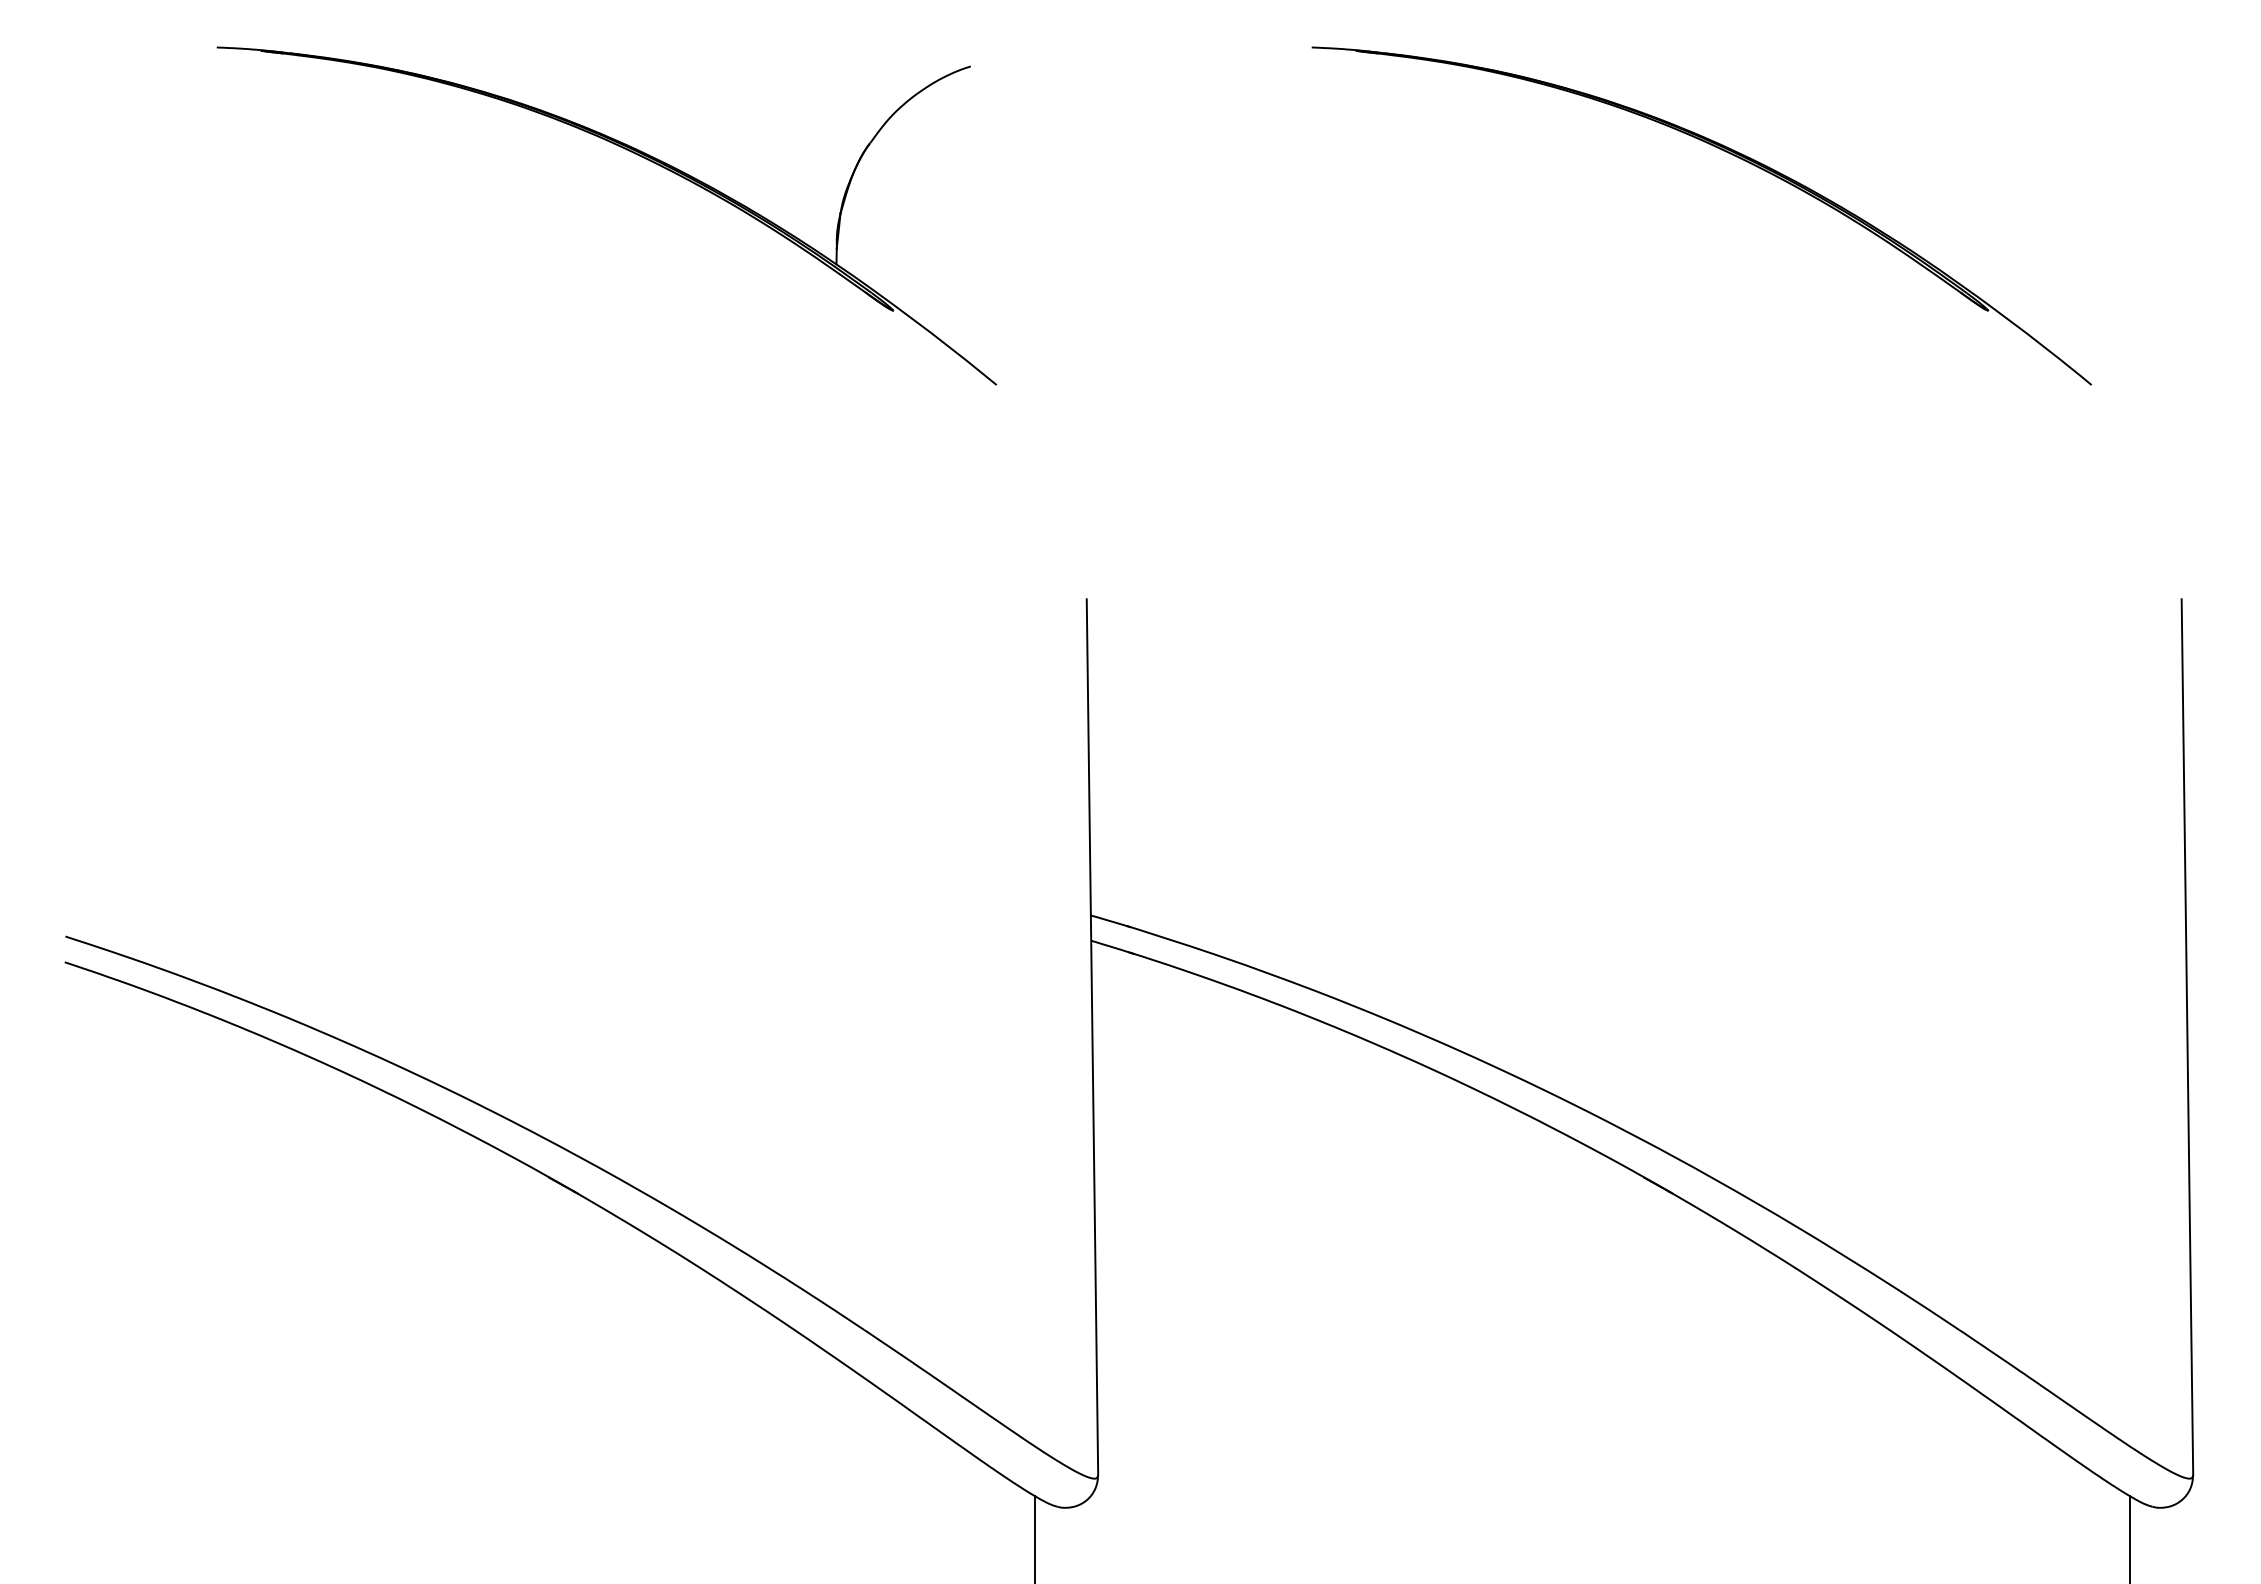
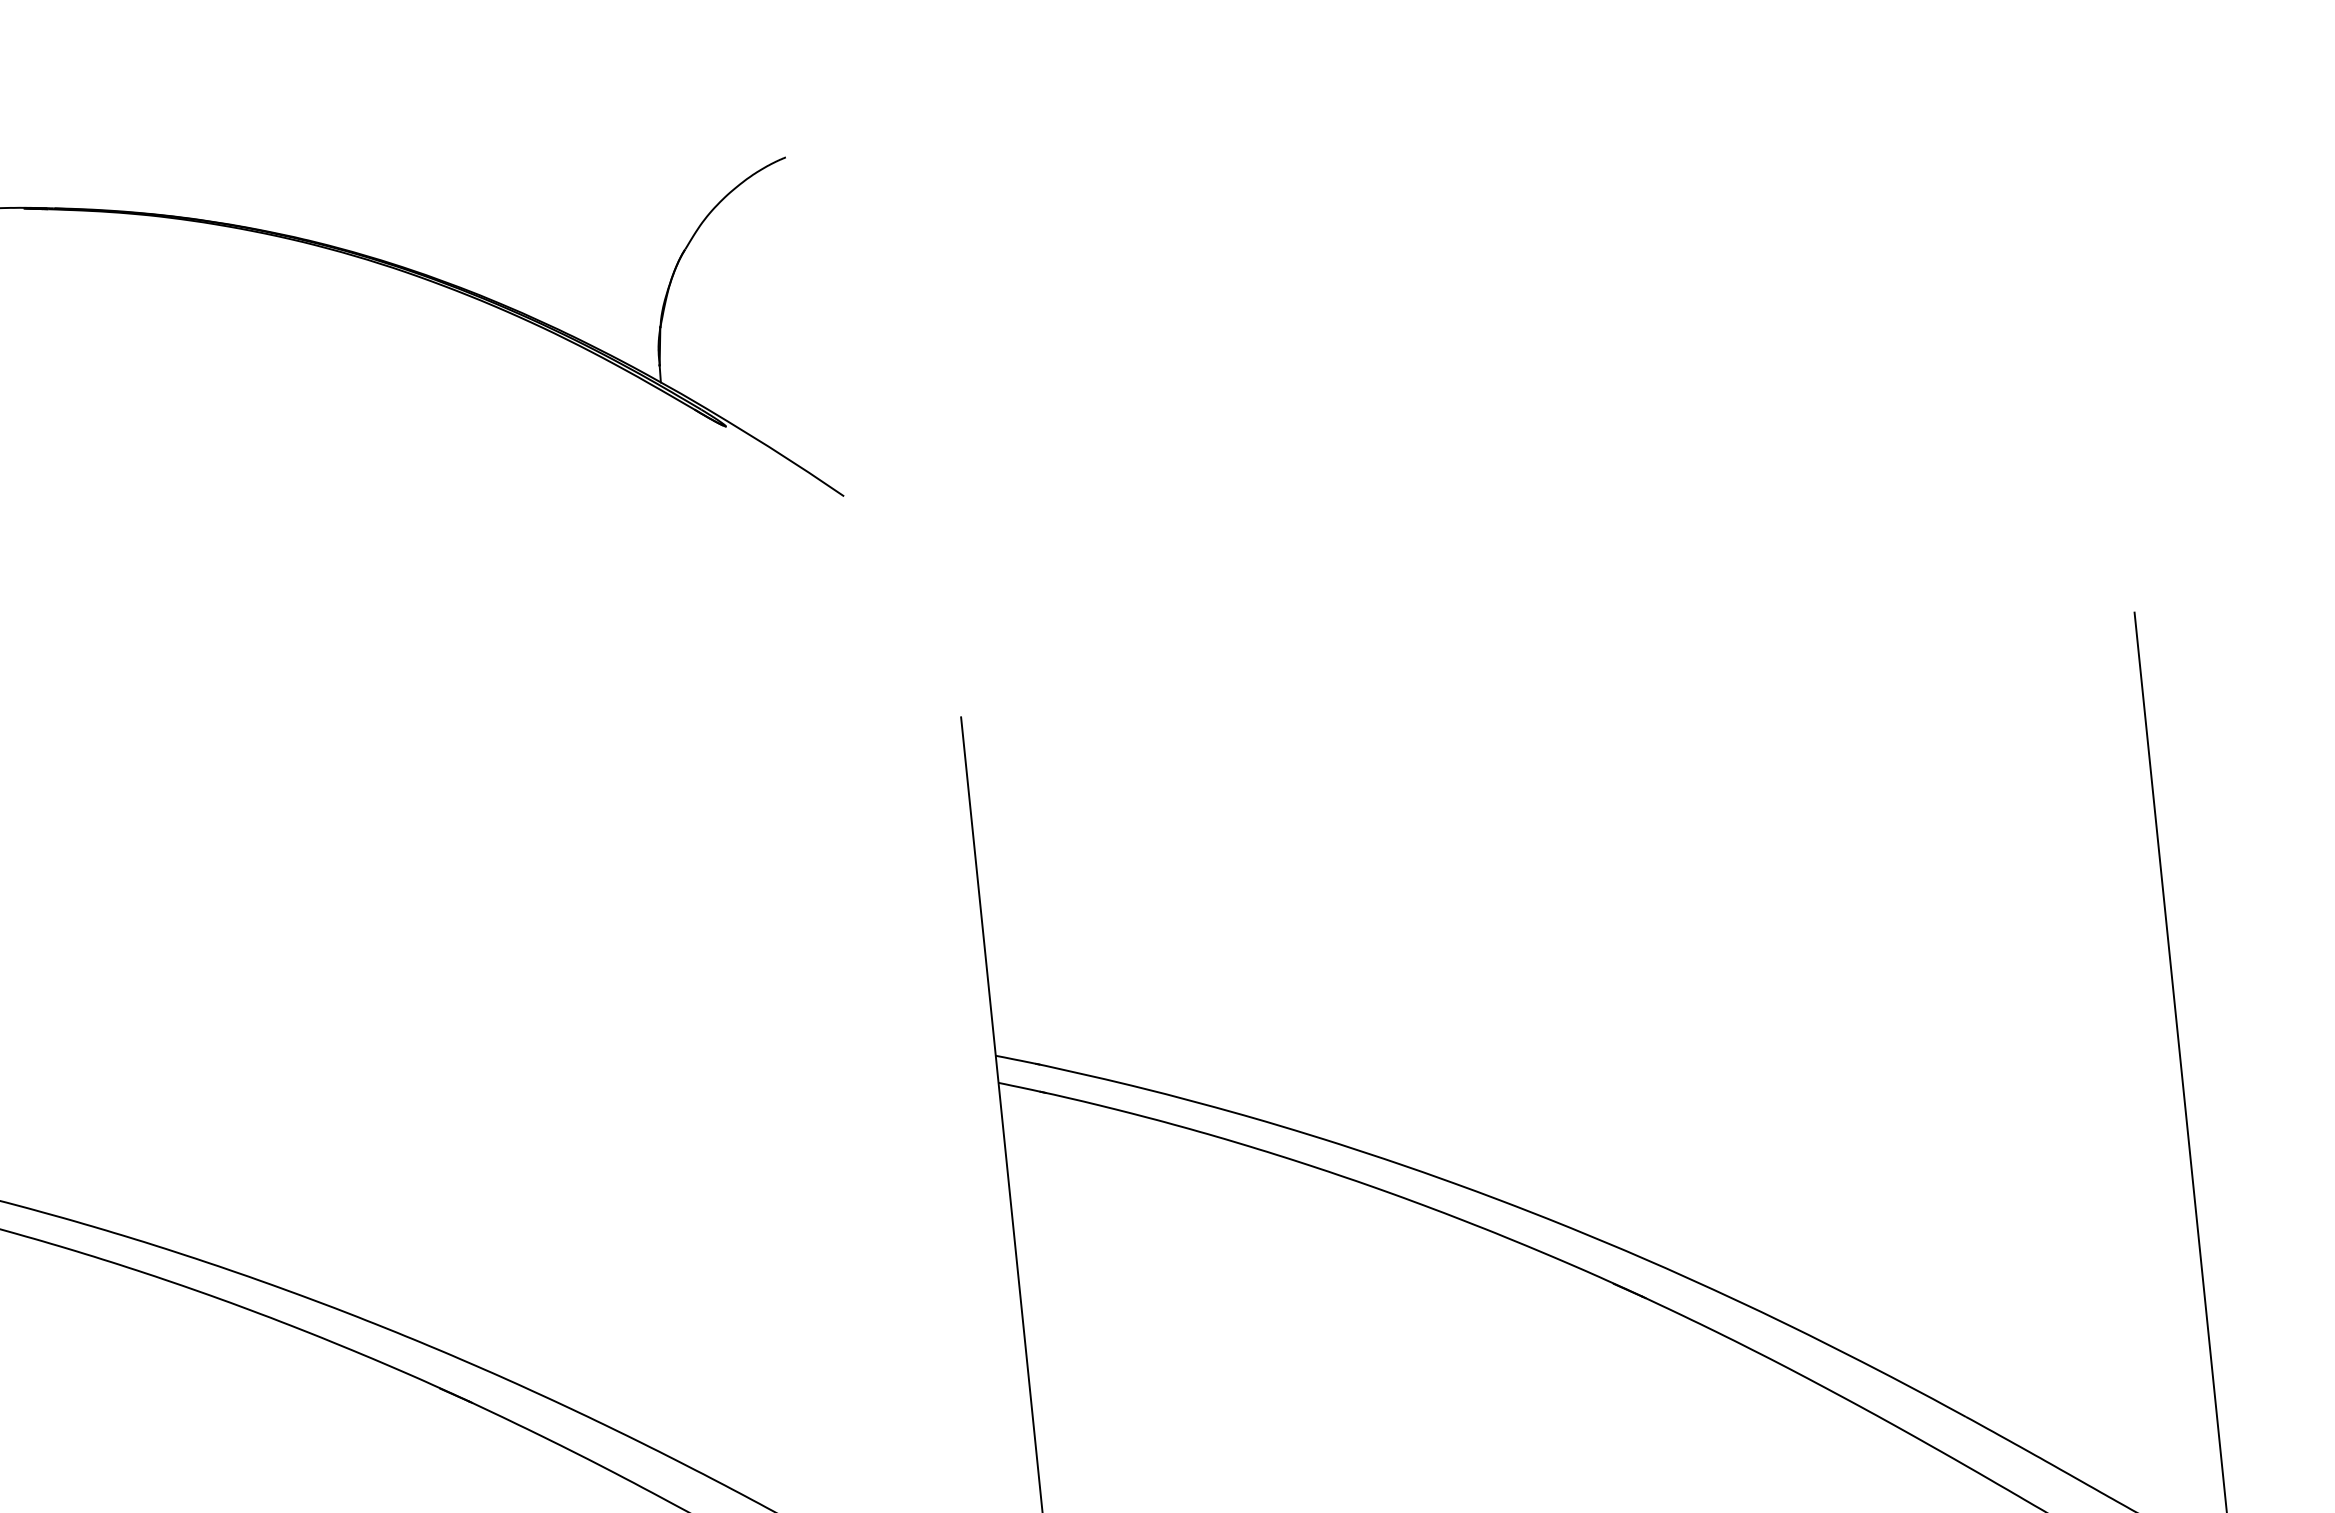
part: (1732, 155) -> (1610, 179), removed

